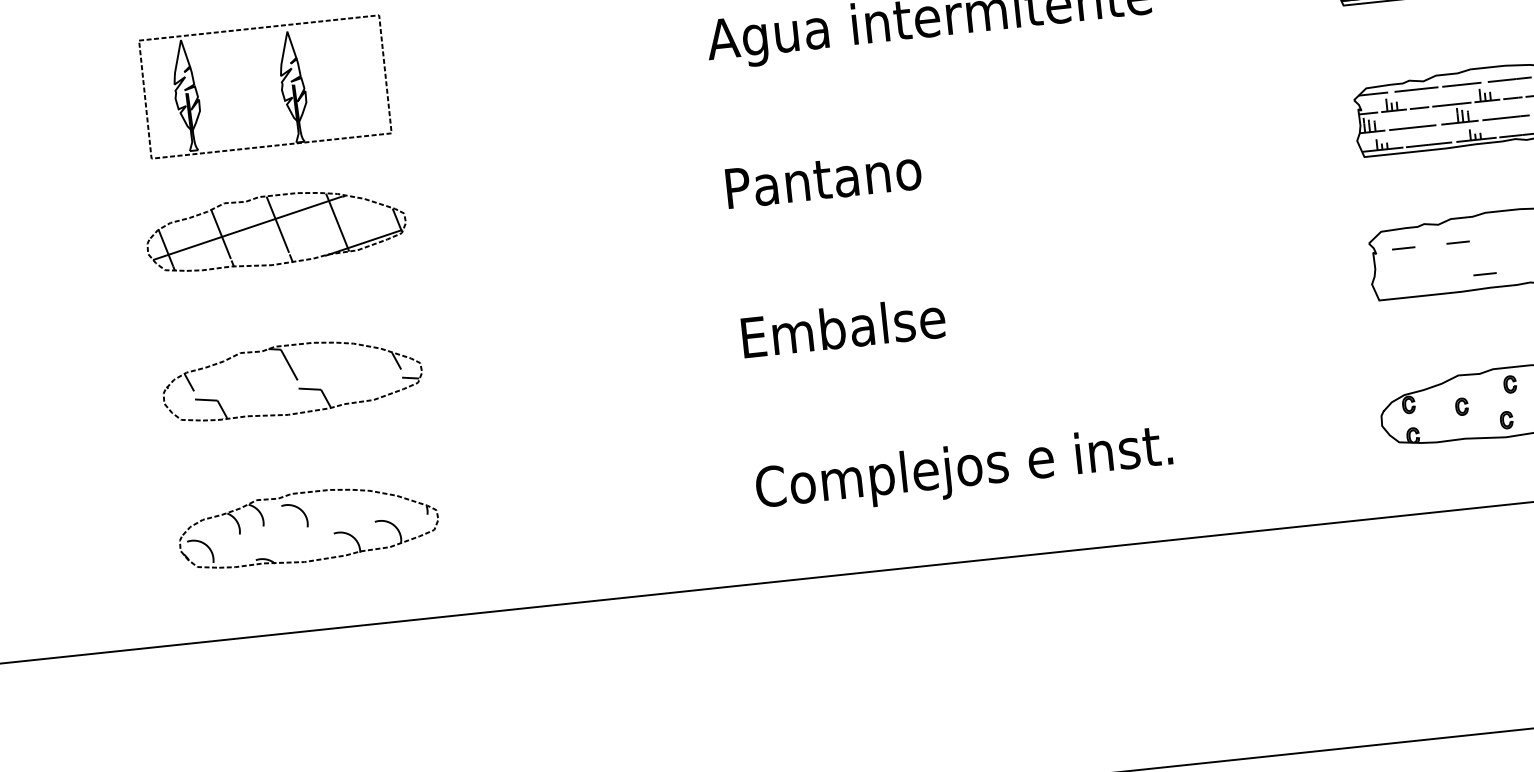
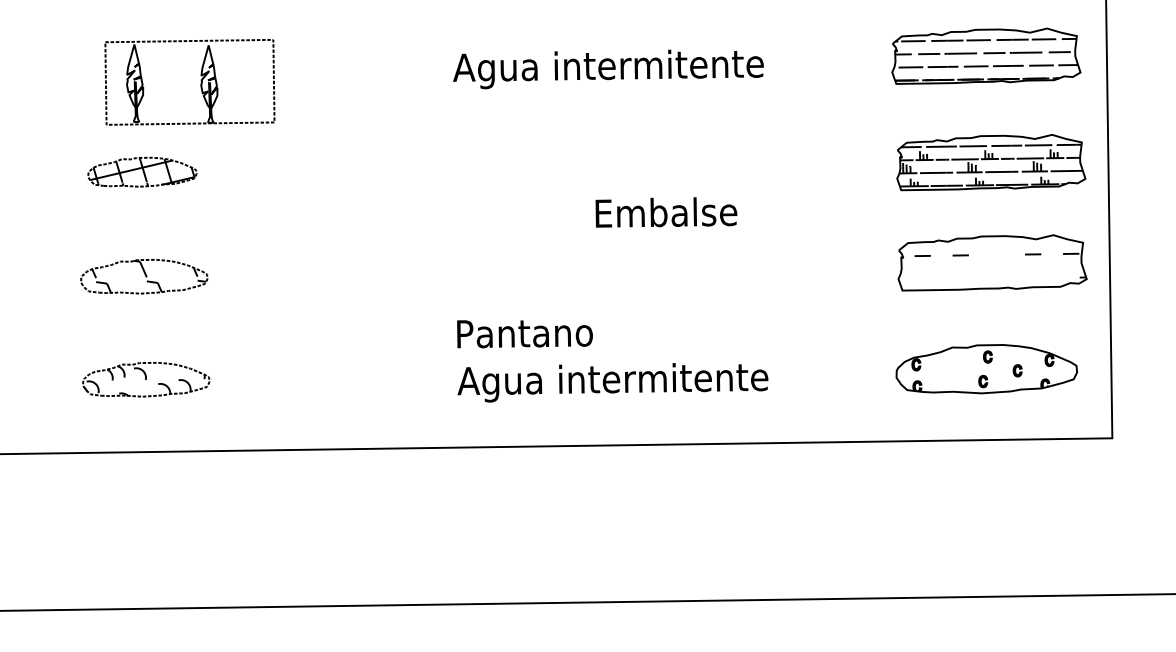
part: (280, 87) -> (200, 83), moved
text: (823, 180) -> (524, 334), moved
part: (276, 230) -> (142, 172), size x0.6
line: (1485, 273) -> (977, 278), removed
text: (843, 327) -> (666, 212), moved
part: (292, 379) -> (144, 276), size x0.7
part: (1461, 406) -> (952, 369), removed
text: (976, 469) -> (612, 382), Complejos e inst. -> Agua intermitente
part: (309, 526) -> (146, 379), size x0.7

